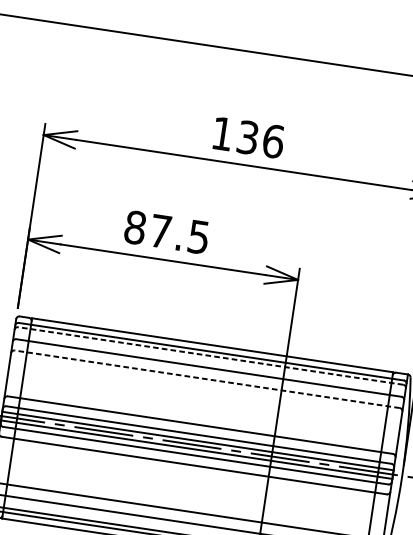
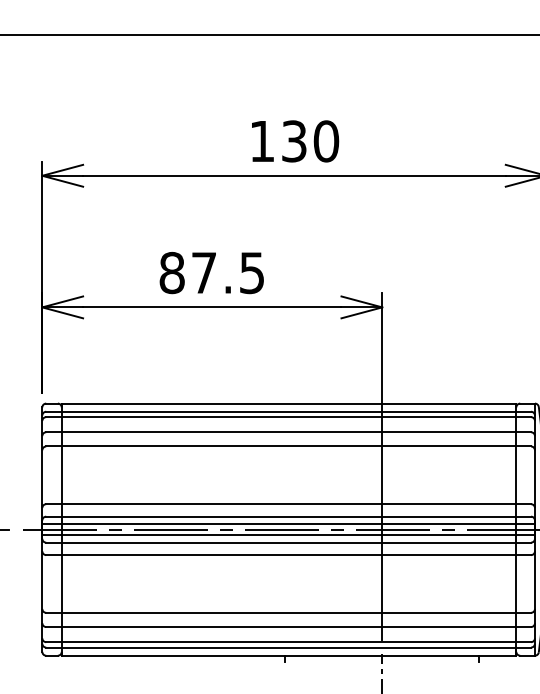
text: (273, 141) -> (326, 141), 136 -> 130
line: (210, 356) -> (288, 417), dashed -> solid
line: (207, 379) -> (288, 446), dashed -> solid

